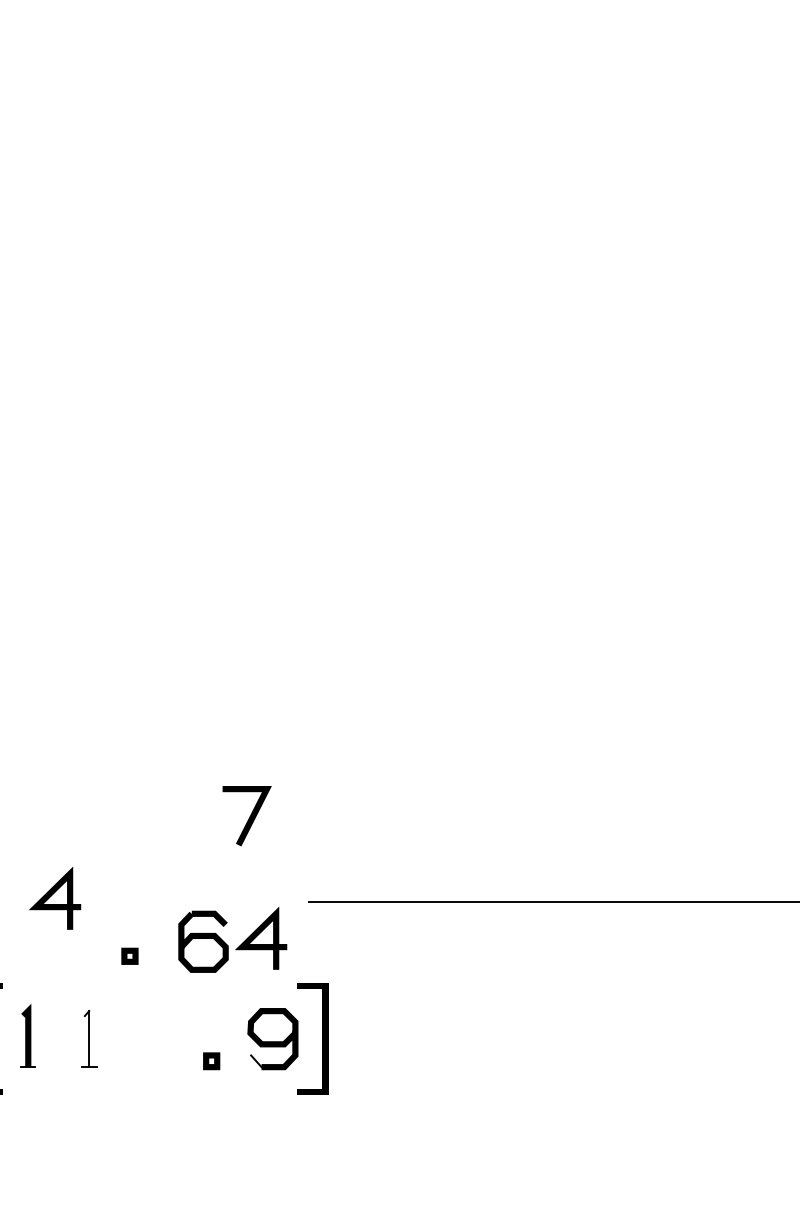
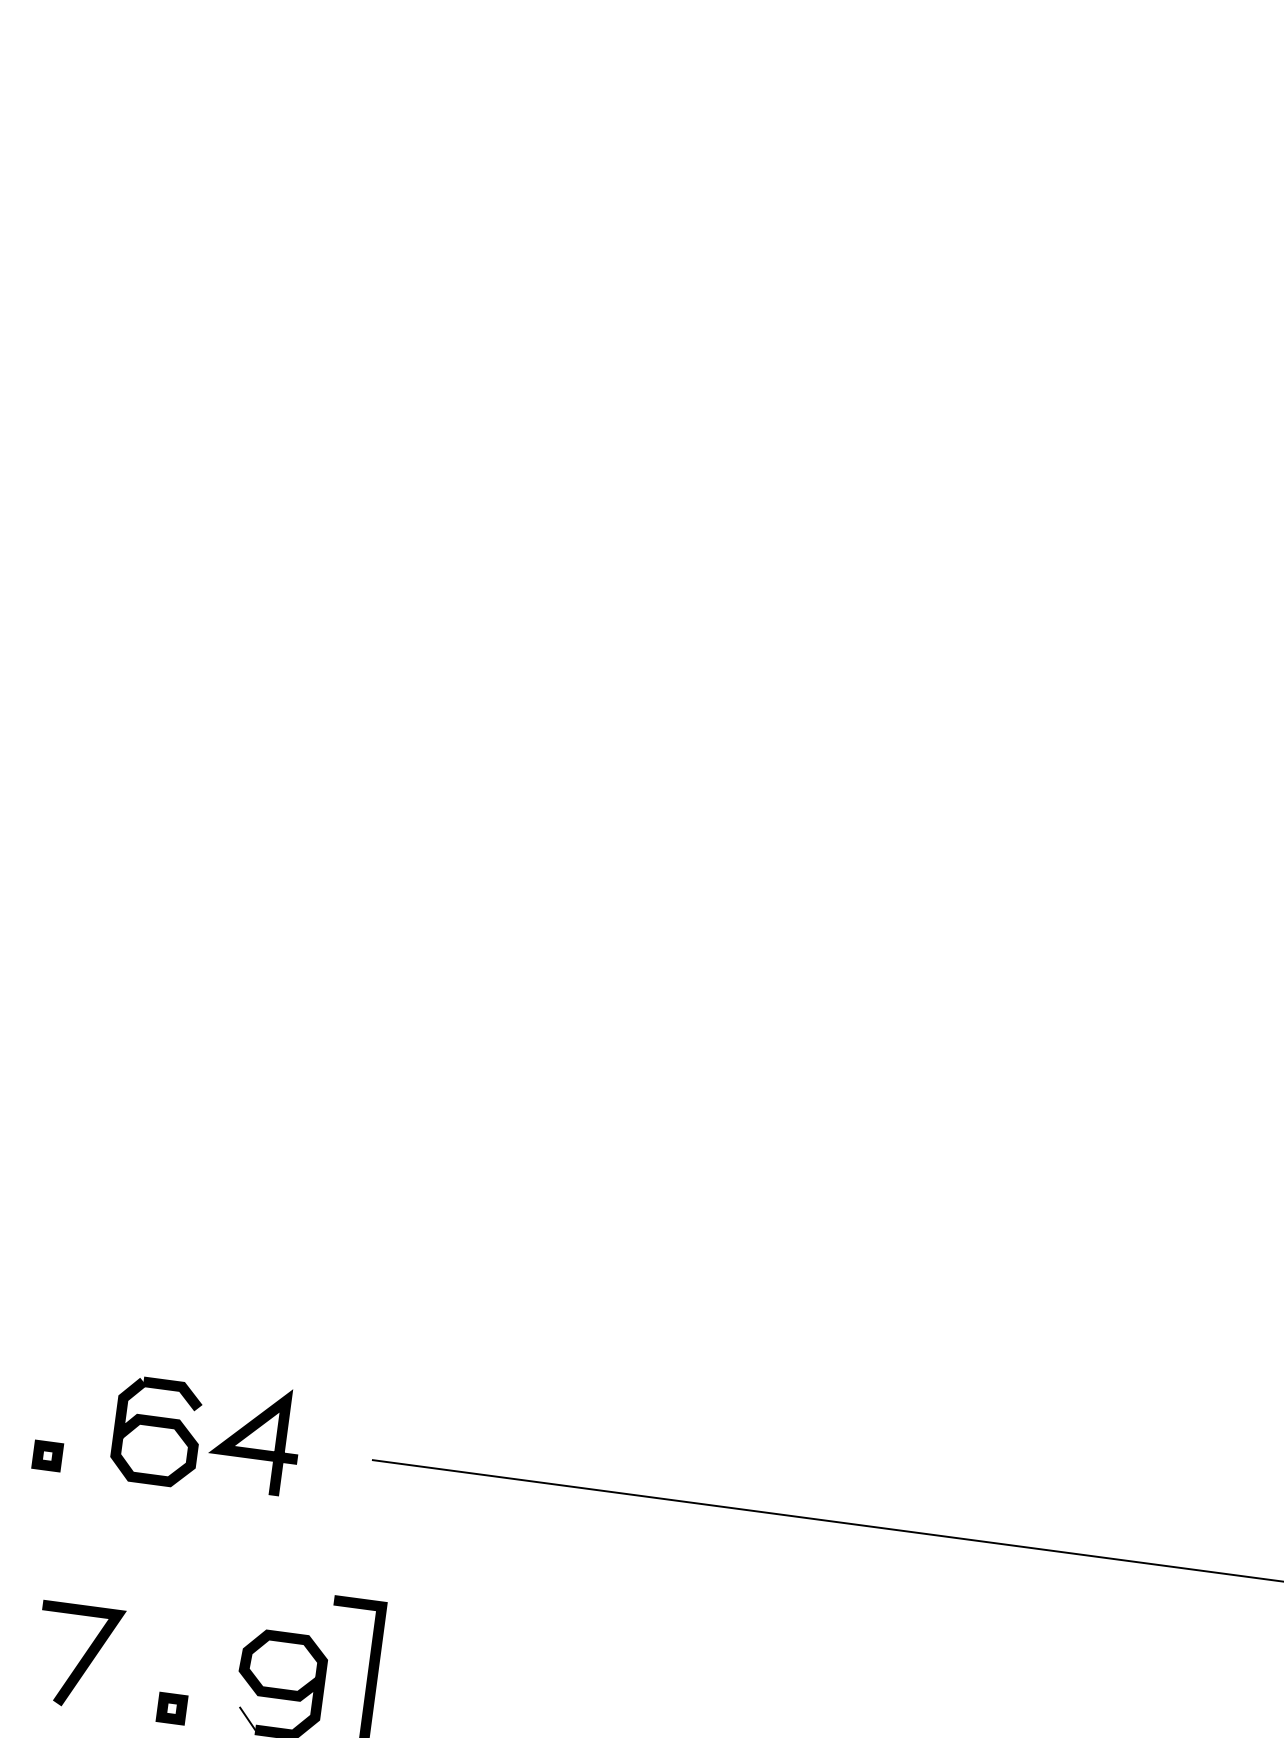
line: (248, 818) -> (79, 1660), moved
part: (227, 944) -> (197, 1441), moved
part: (129, 955) -> (47, 1454), moved

